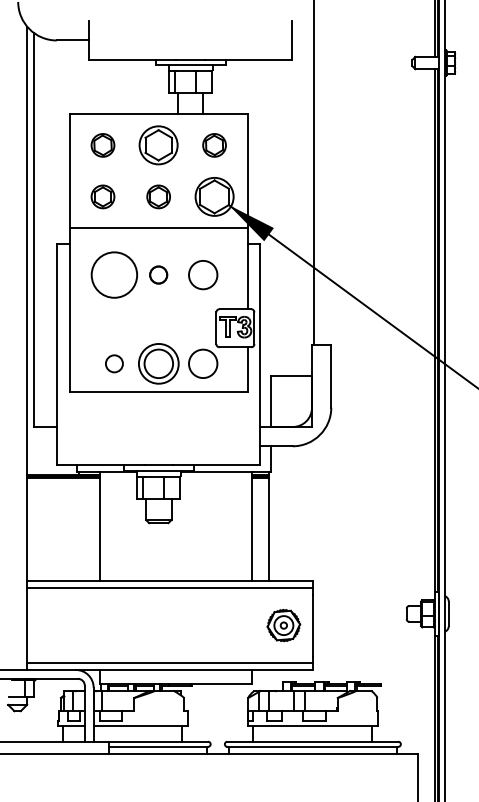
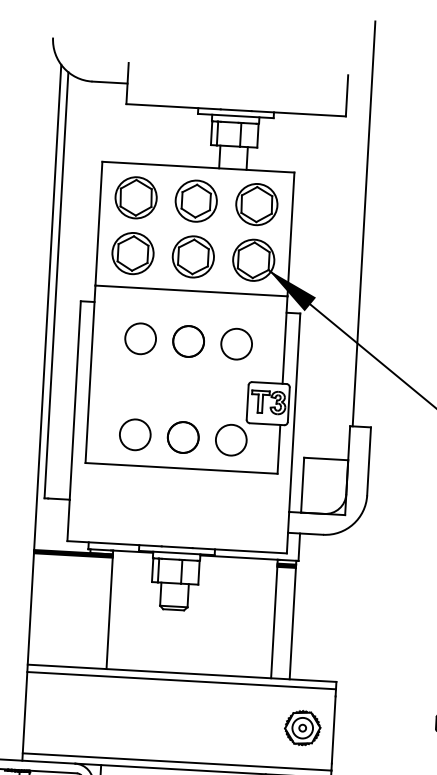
part: (102, 145) -> (135, 197), size x1.67
part: (214, 145) -> (256, 204), size x1.67
part: (102, 196) -> (132, 253), size x1.67
part: (158, 196) -> (193, 256), size x1.67
circle: (114, 274) -> (140, 338), size x0.62
part: (158, 274) -> (188, 340), size x1.67
circle: (114, 363) -> (135, 434), size x1.67
circle: (158, 363) -> (182, 437), size x0.71

